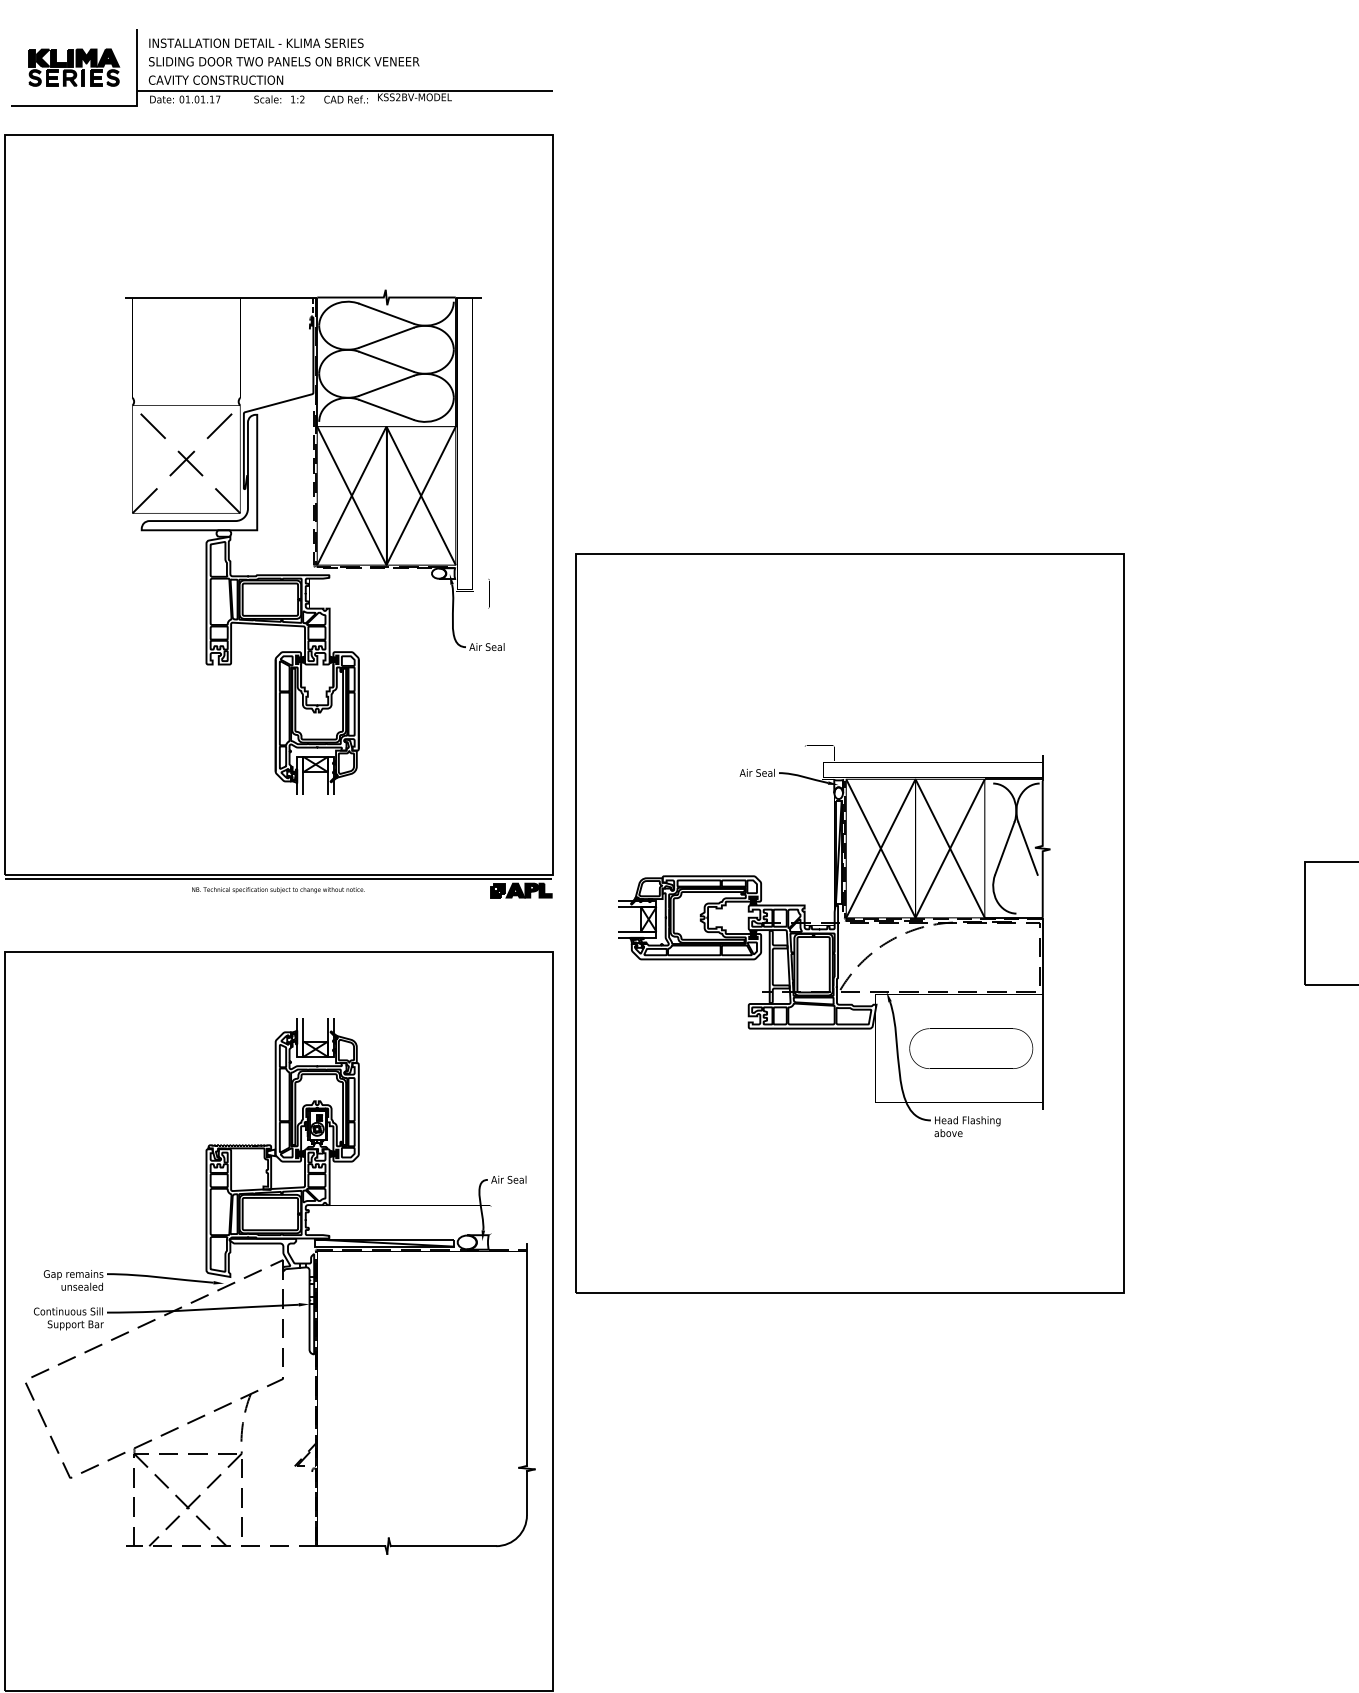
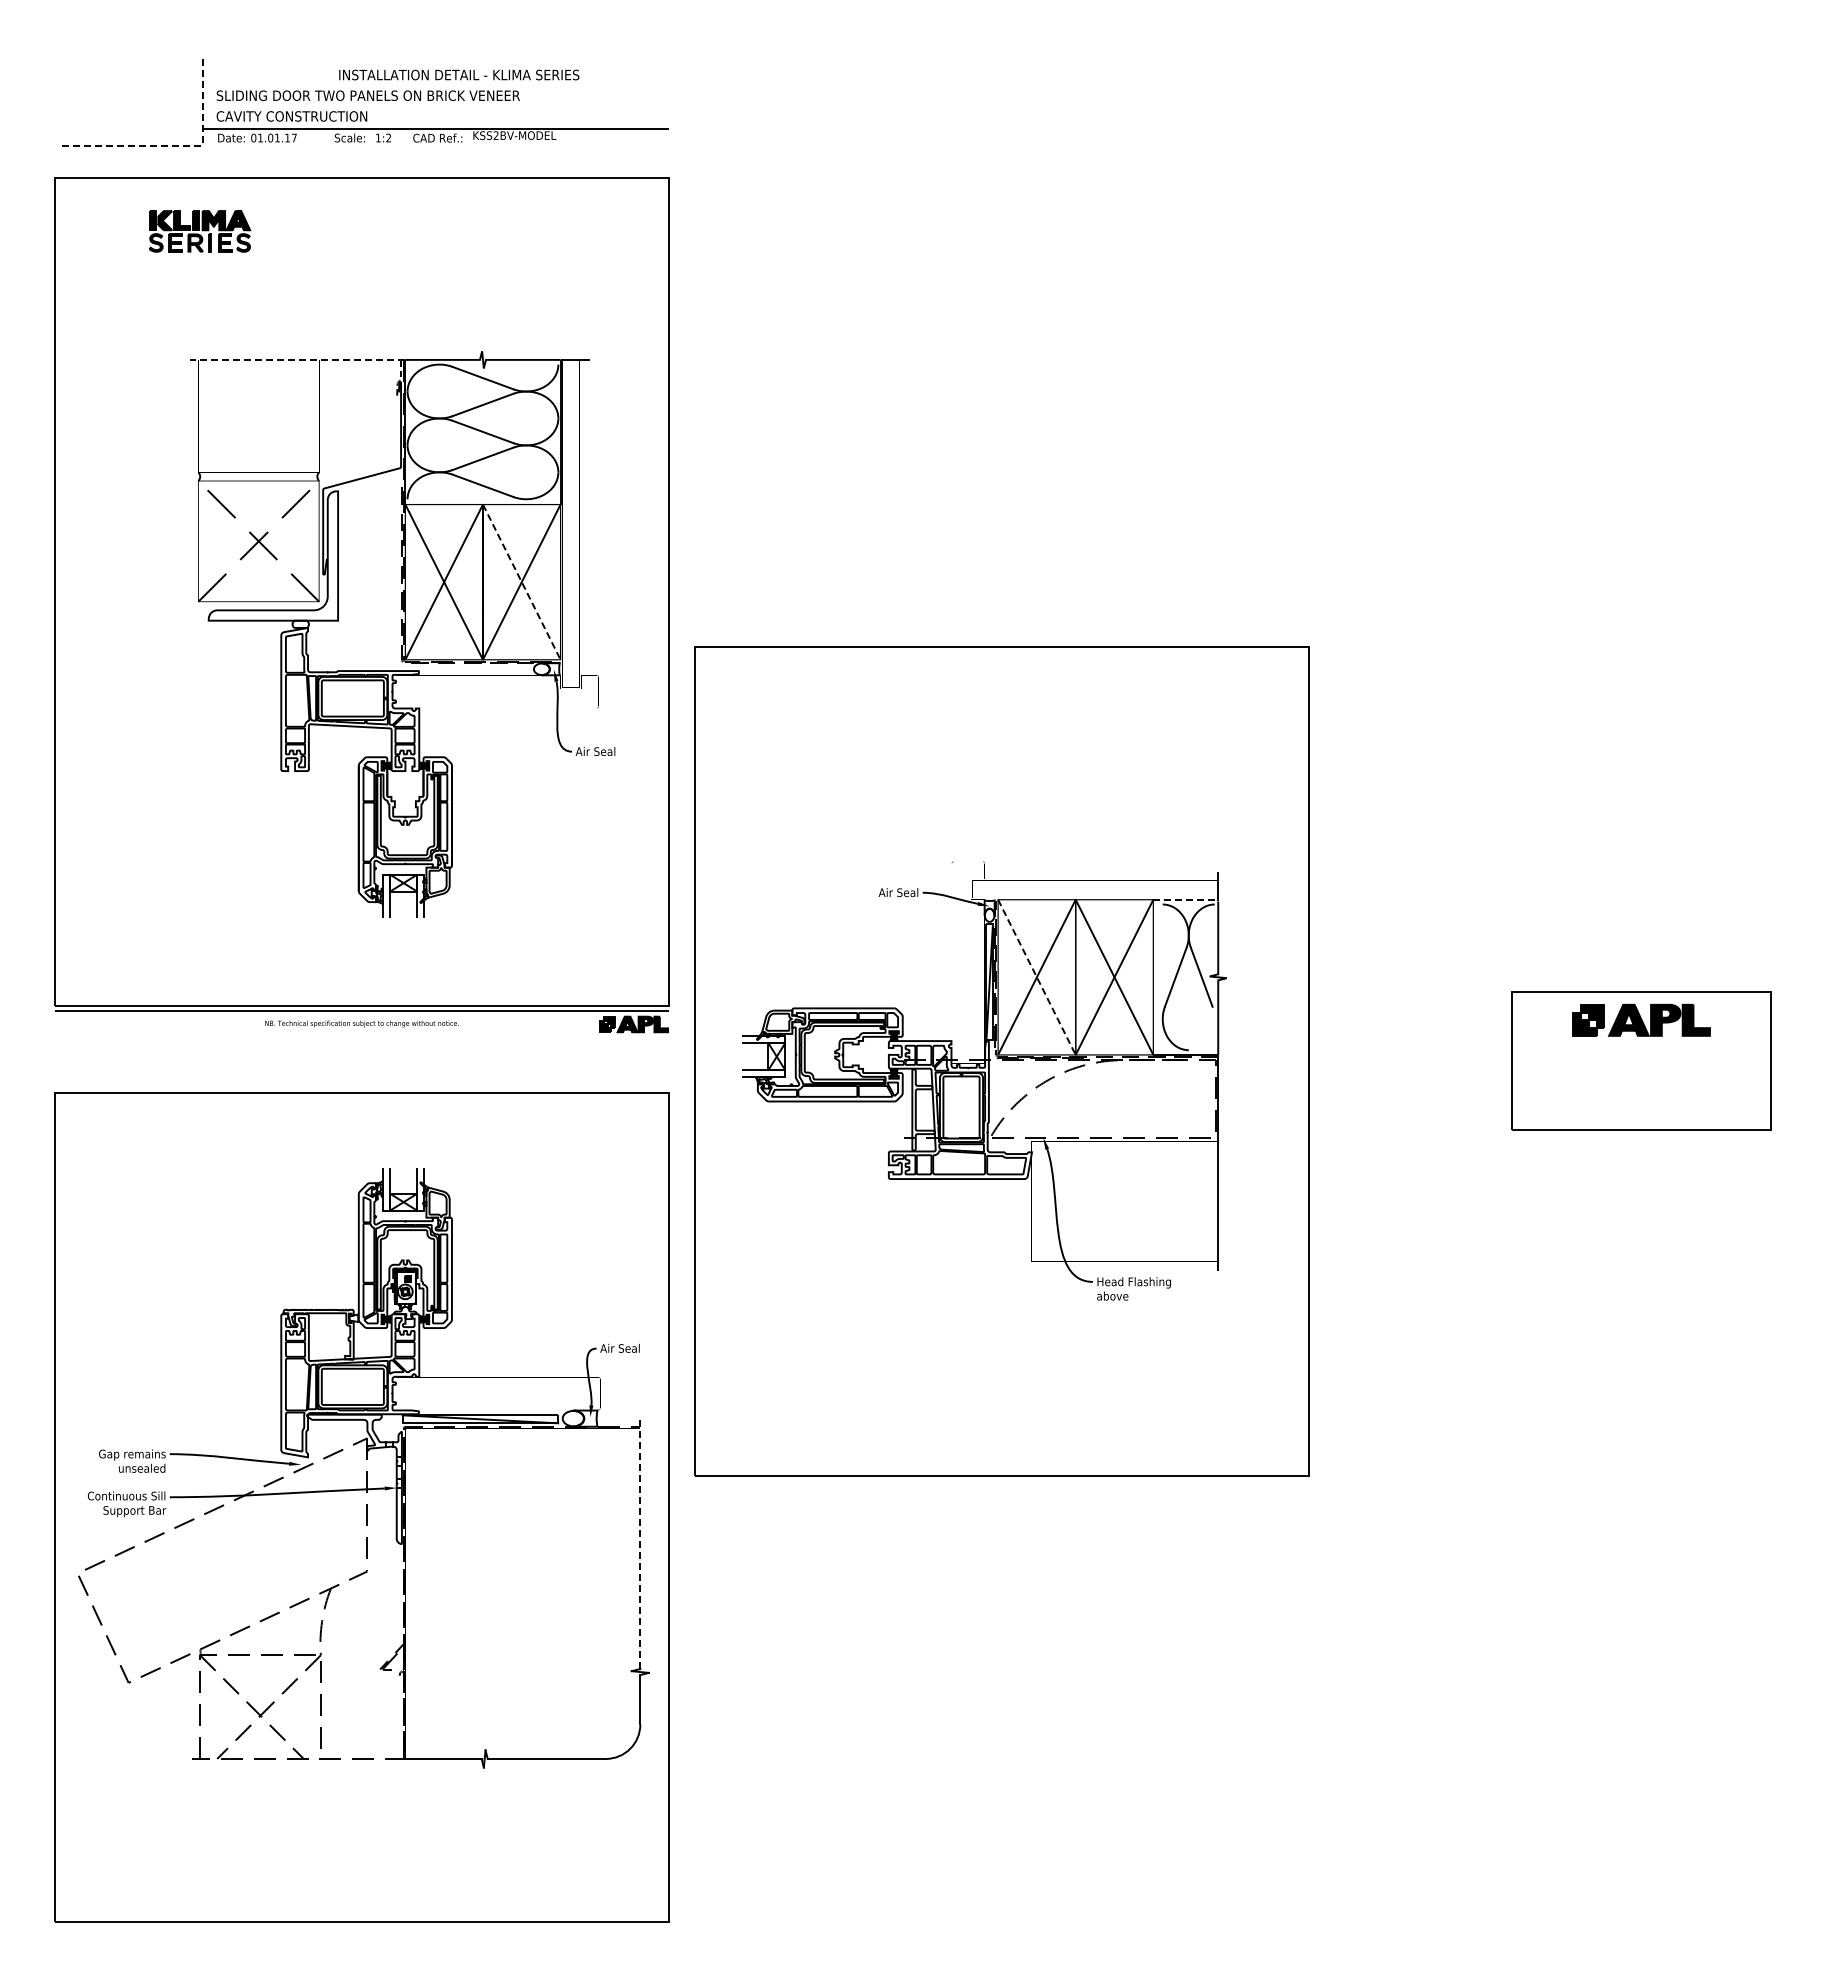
text: (256, 42) -> (459, 74), moved
part: (74, 67) -> (200, 231), moved
line: (112, 106) -> (176, 145), solid -> dashed
line: (220, 297) -> (297, 359), solid -> dashed
line: (420, 496) -> (521, 582), solid -> dashed
line: (1014, 779) -> (1186, 899), solid -> dashed
line: (880, 848) -> (1036, 977), solid -> dashed
part: (970, 1029) -> (1137, 1179), removed
line: (527, 1354) -> (640, 1544), solid -> dashed

